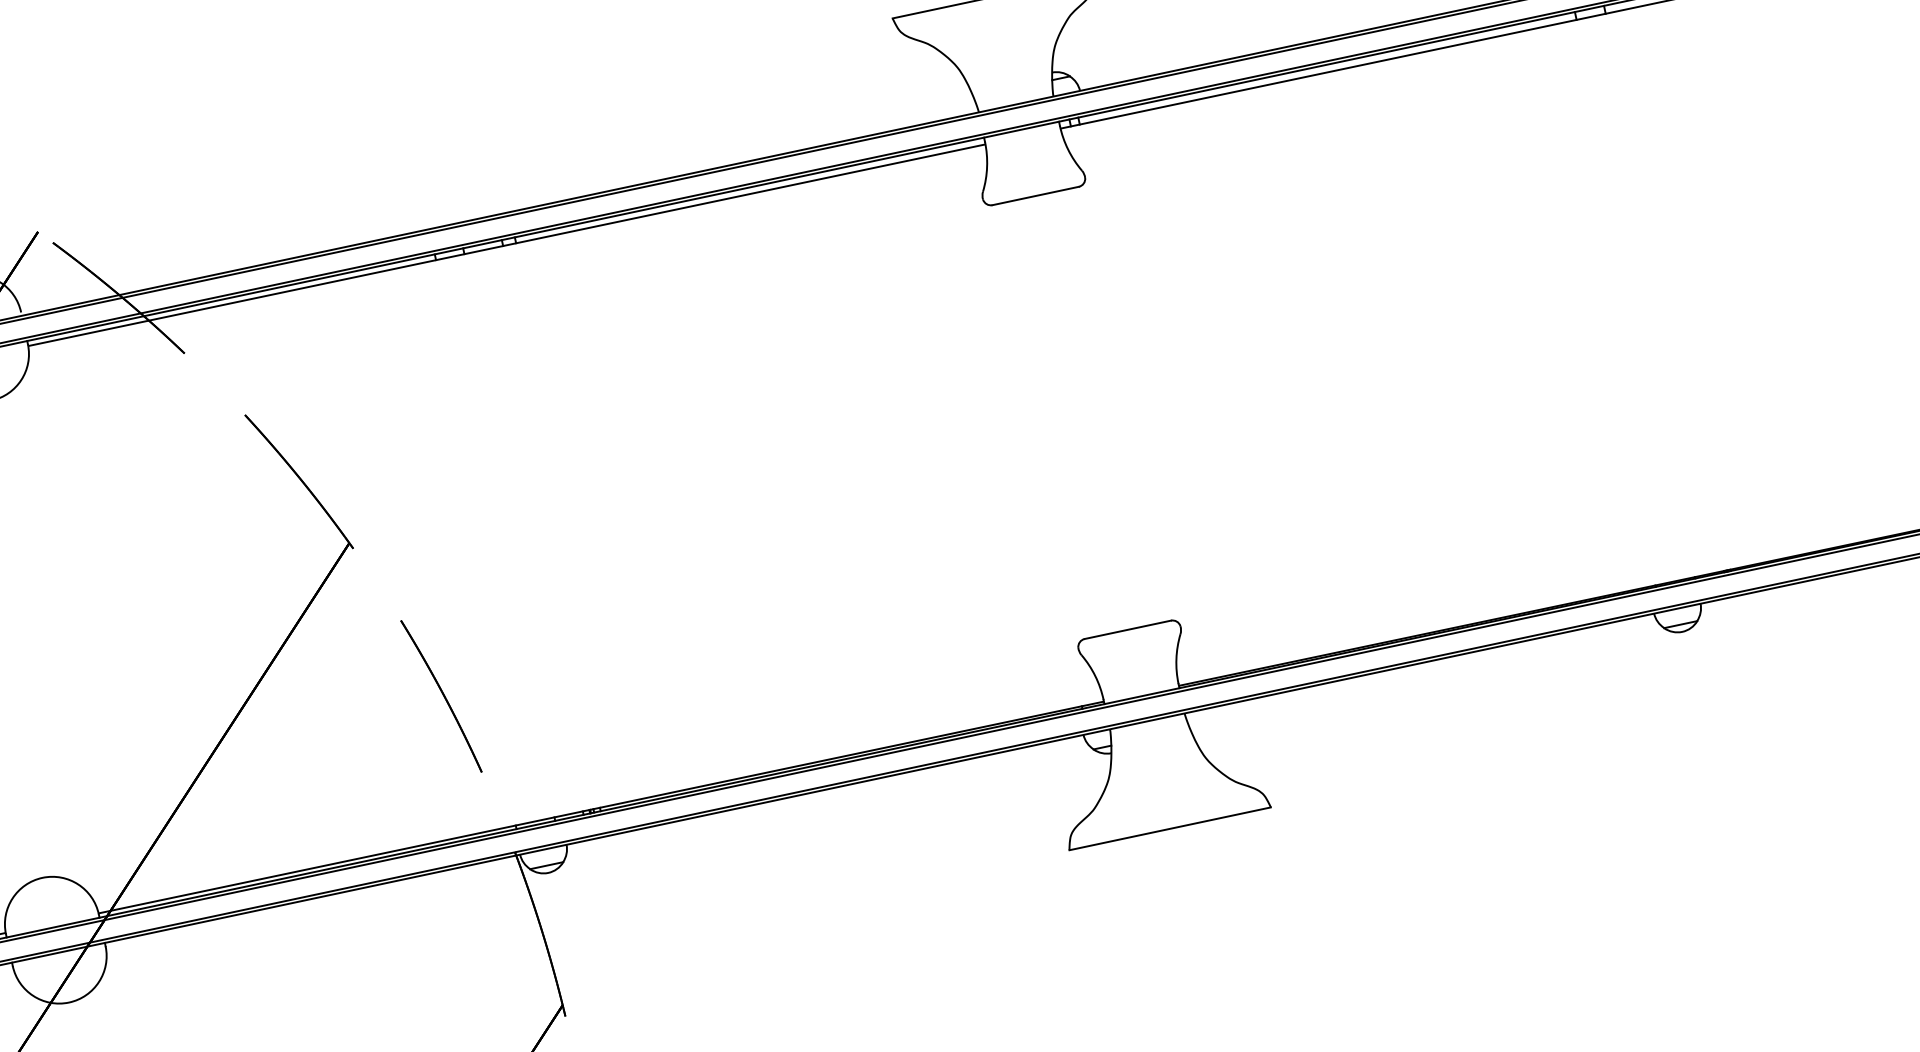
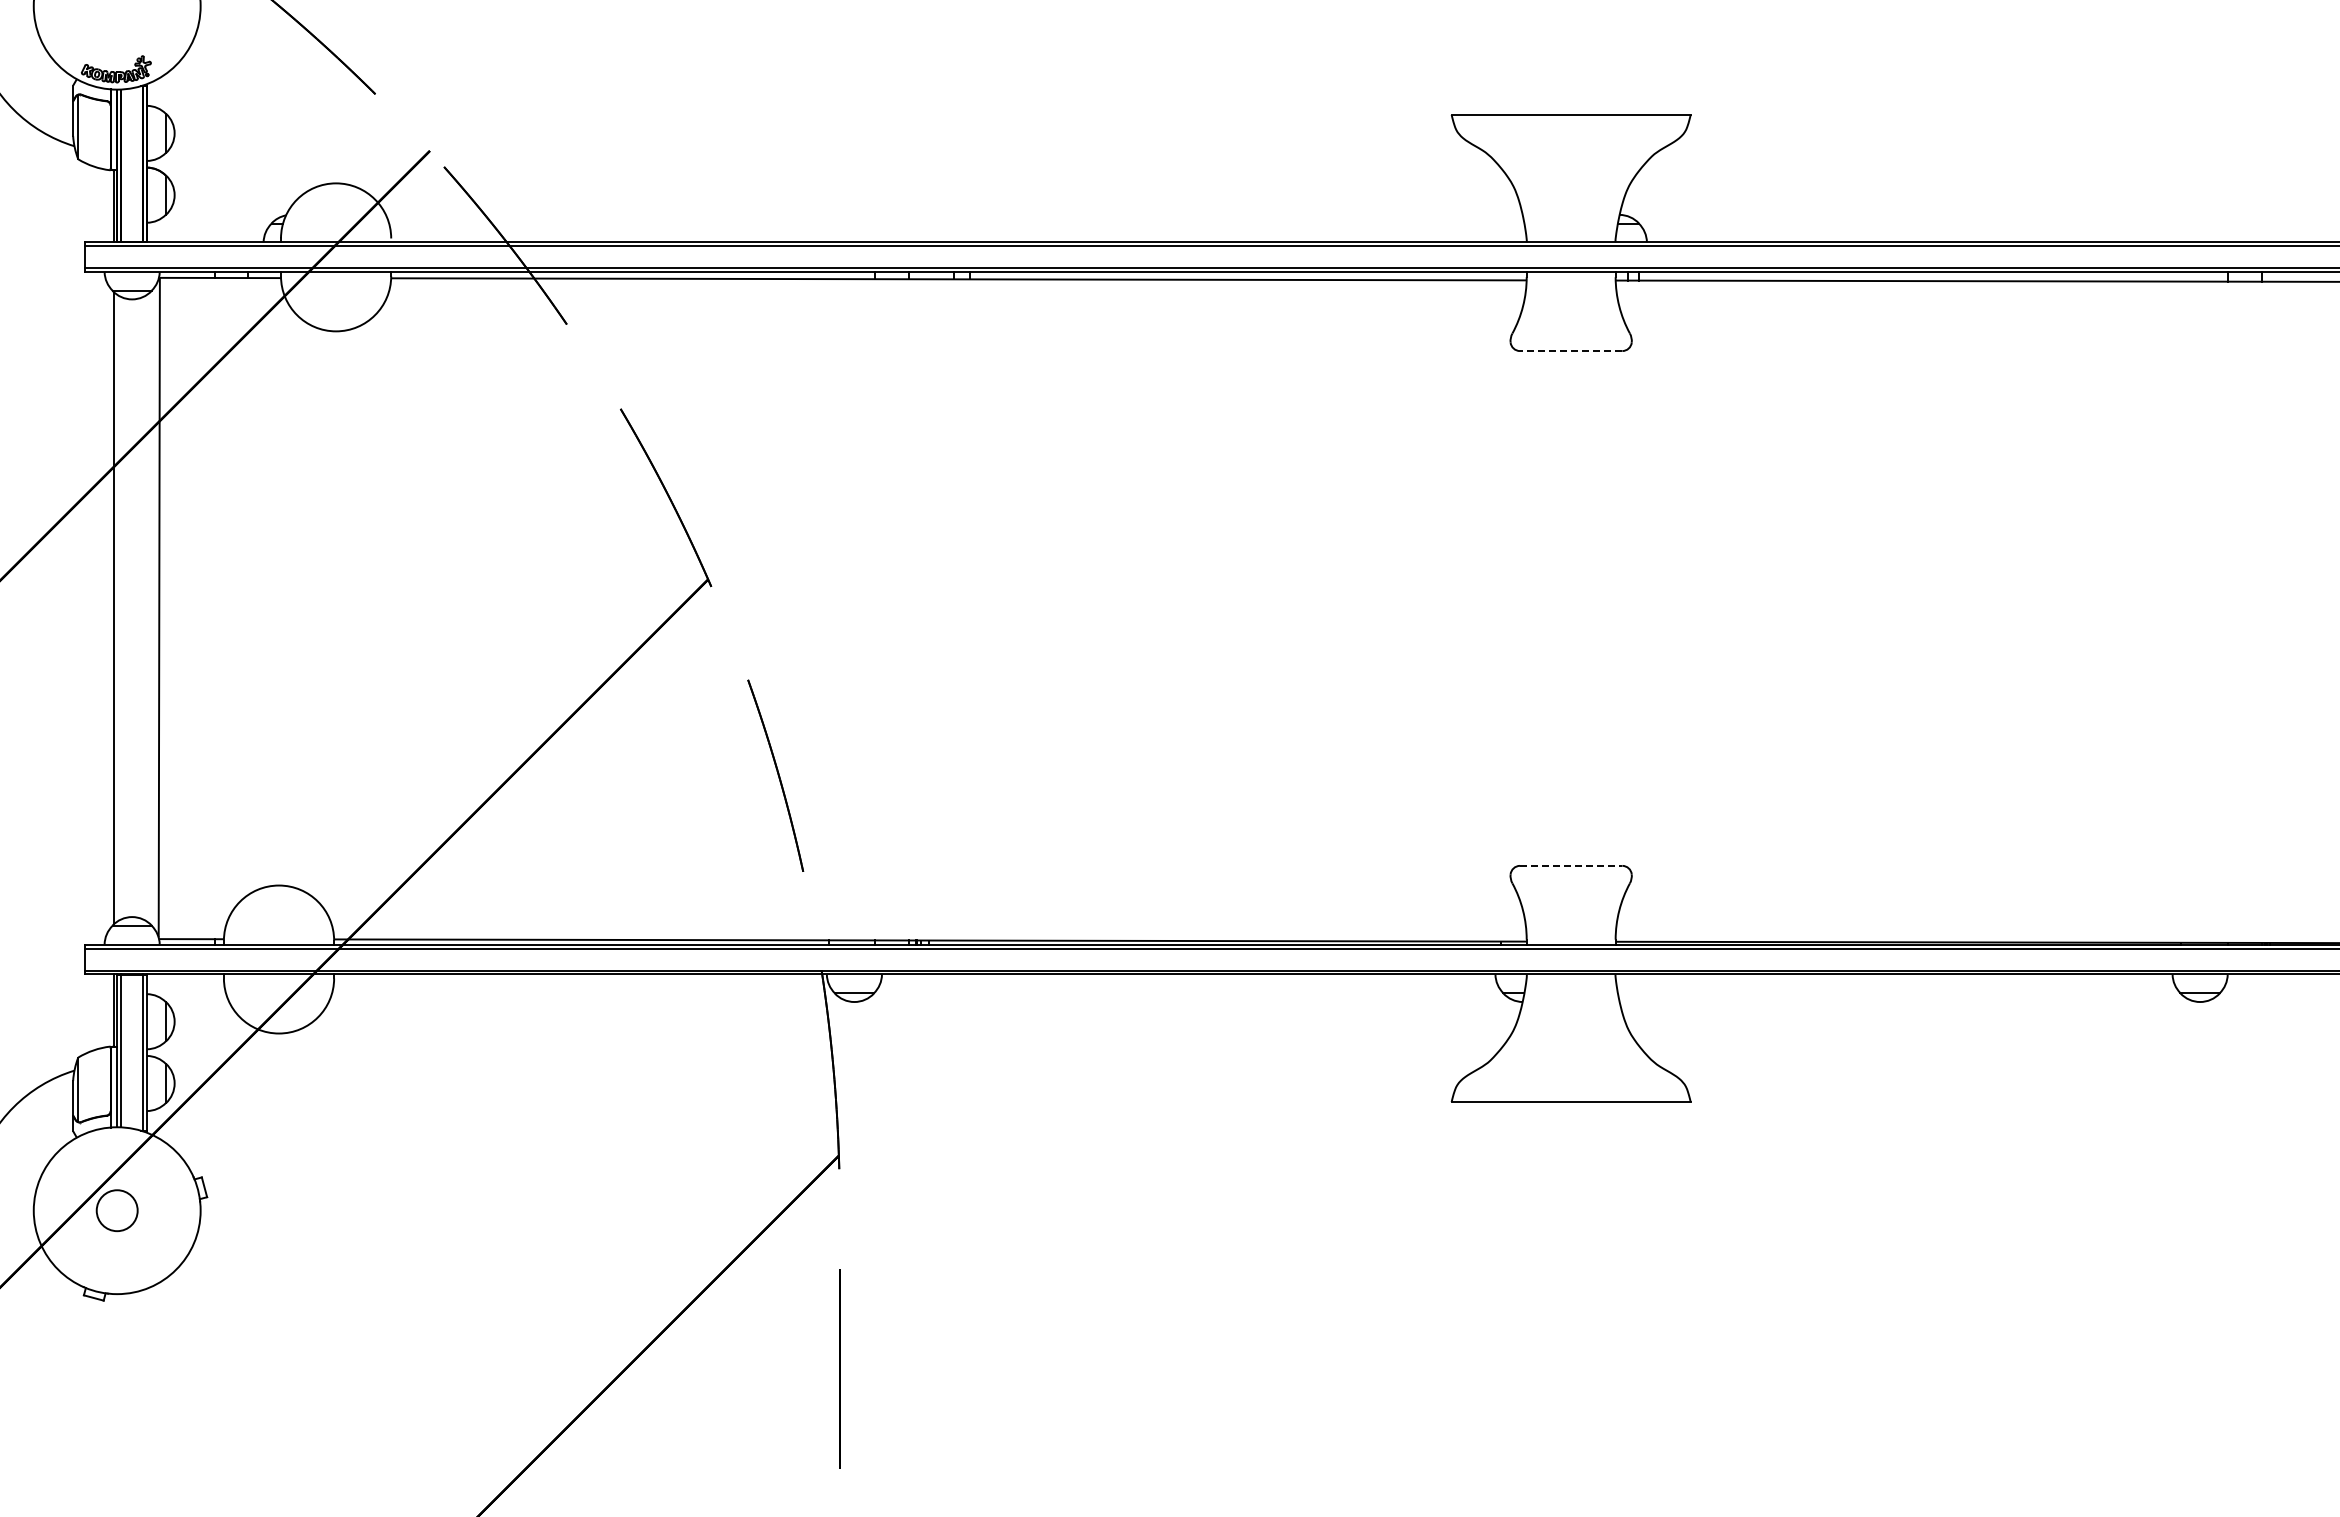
line: (1035, 196) -> (1570, 351), solid -> dashed
line: (1128, 629) -> (1571, 865), solid -> dashed

